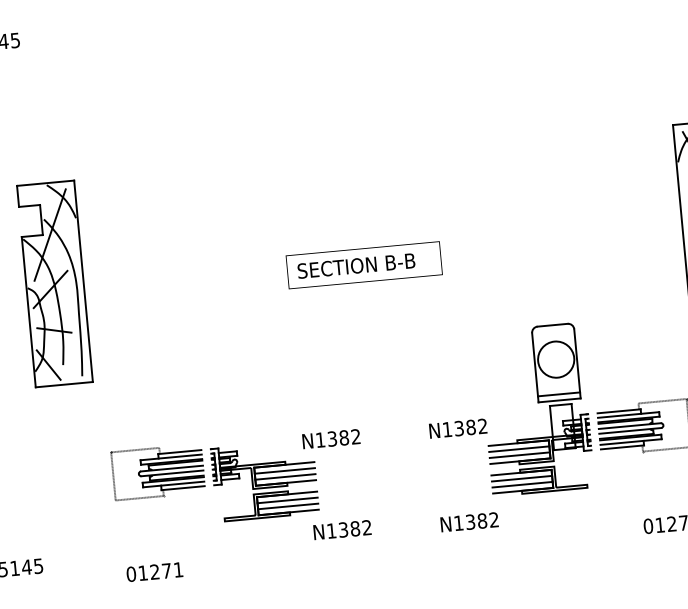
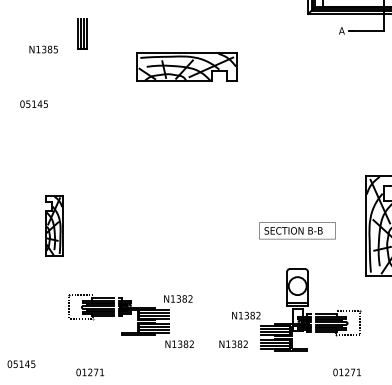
text: (364, 264) -> (297, 230), moved
part: (53, 283) -> (53, 225), size x0.6
part: (237, 479) -> (130, 314), moved
text: (469, 522) -> (233, 344), moved

